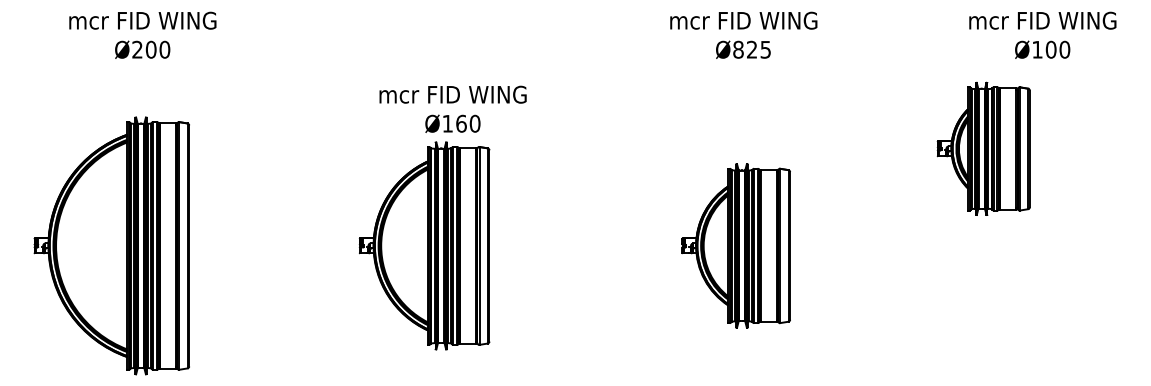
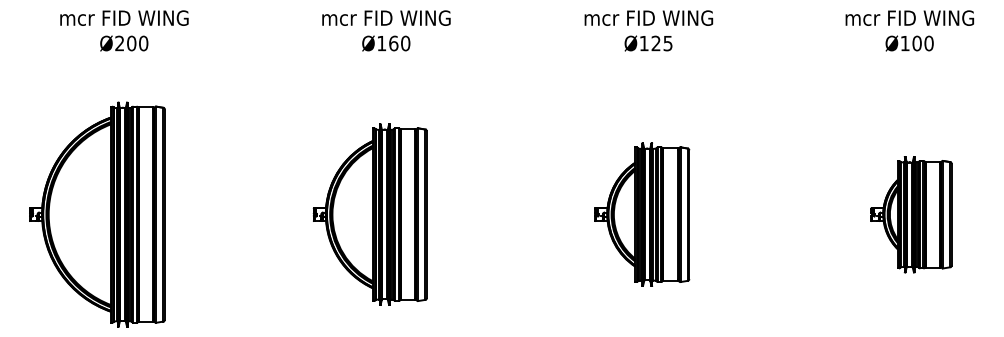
text: (738, 49) -> (644, 43), Ø825 -> Ø125
text: (452, 108) -> (385, 30), moved
part: (983, 148) -> (911, 214), moved

